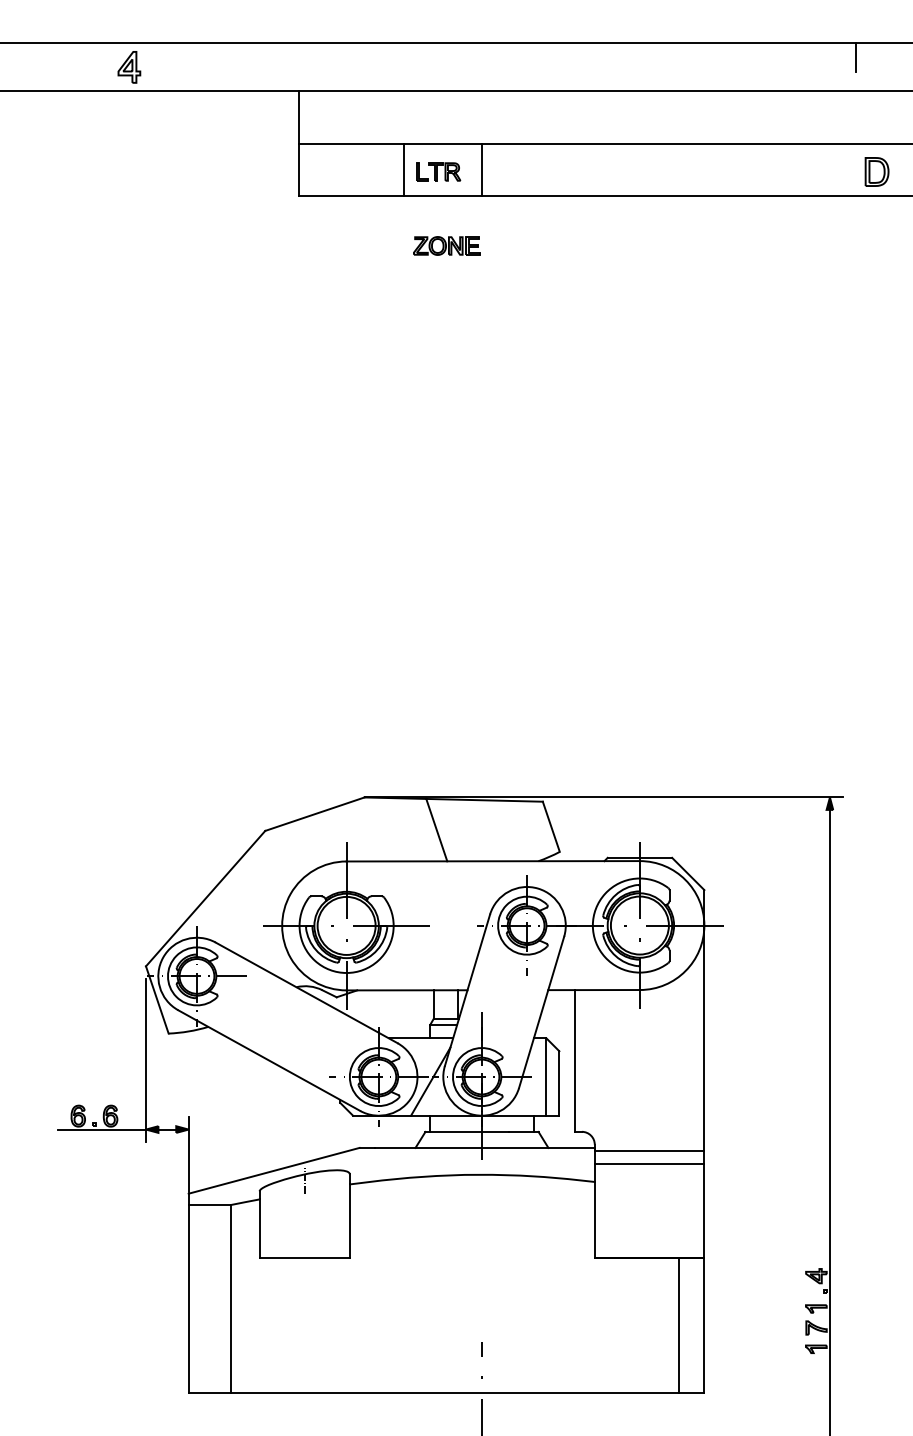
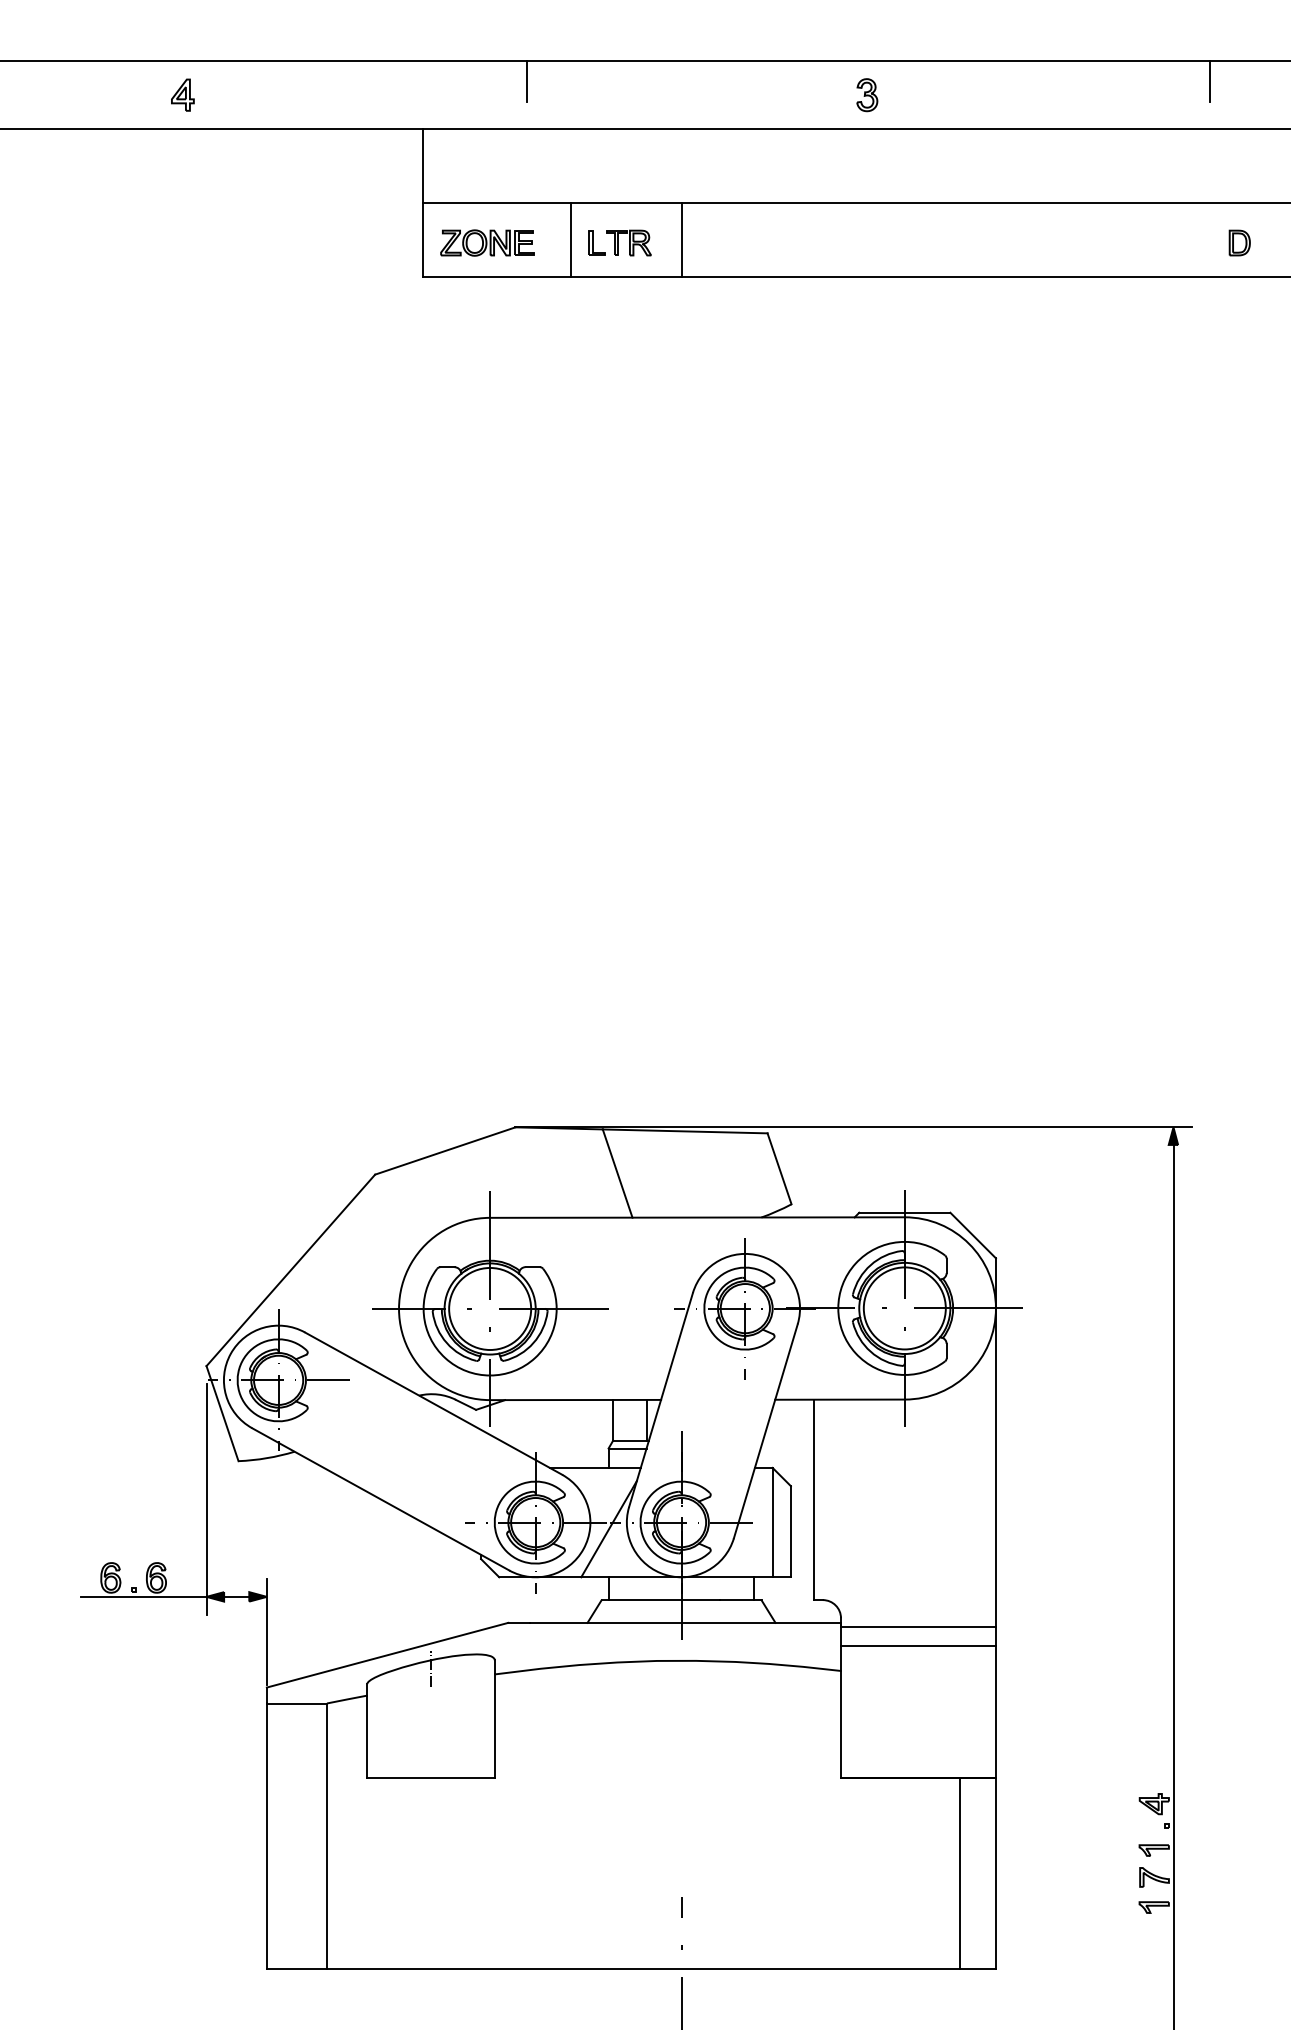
line: (372, 57) -> (526, 81), added
part: (128, 67) -> (181, 95), size x0.71
part: (613, 67) -> (867, 95), added
part: (876, 171) -> (1239, 242), size x0.62
part: (446, 245) -> (487, 242), moved

